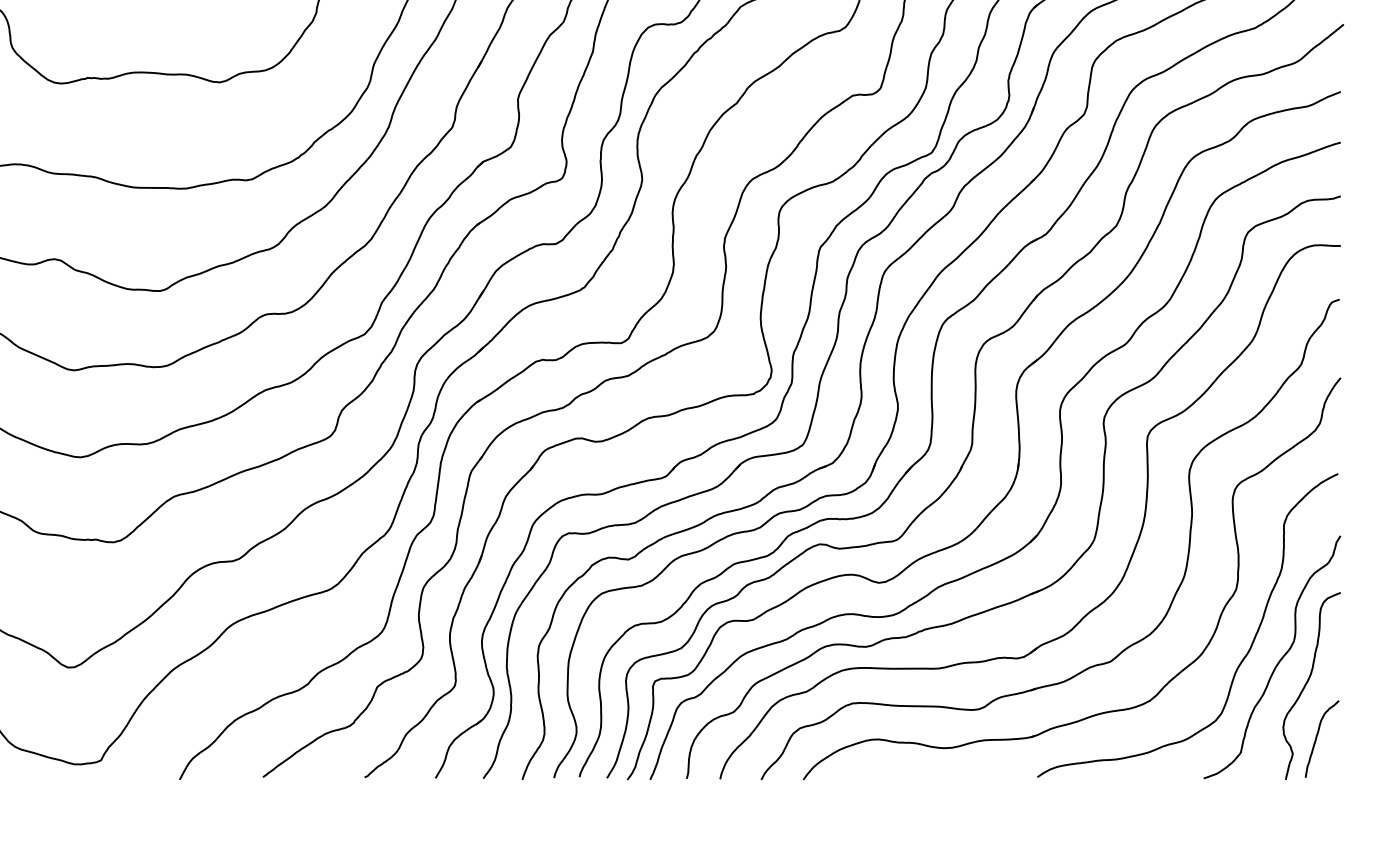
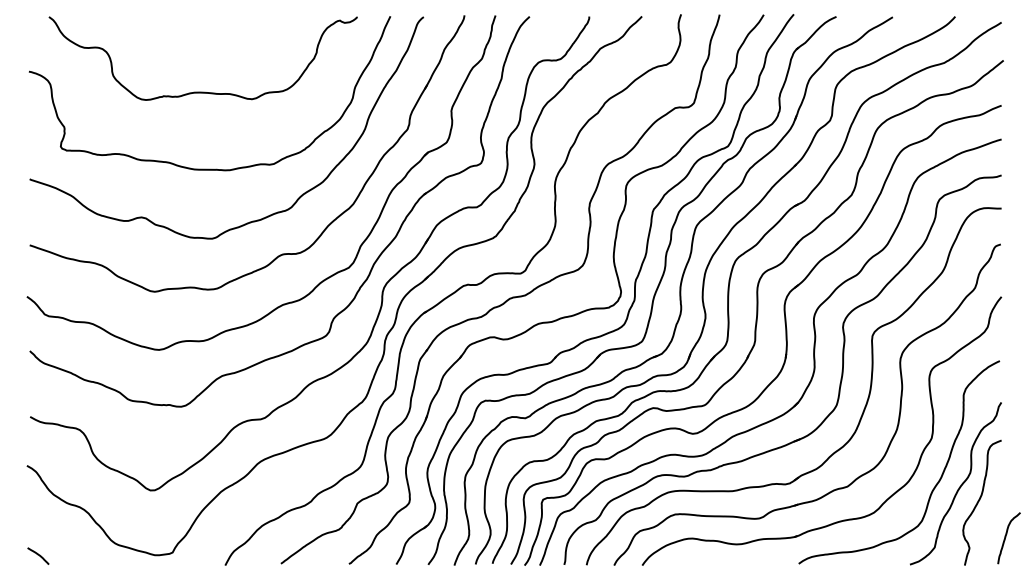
curve: (1318, 737) -> (1006, 537), moved

